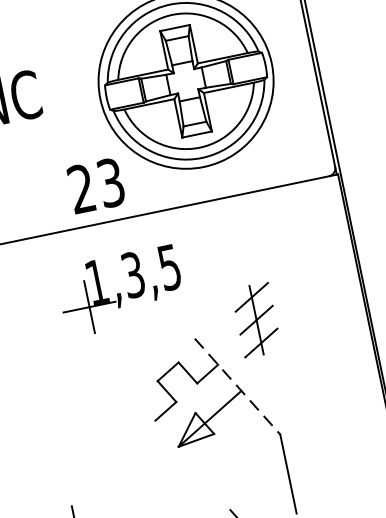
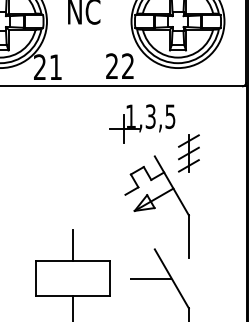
text: (111, 182) -> (128, 66), 23 -> 22
part: (120, 290) -> (142, 123), moved
line: (238, 387) -> (172, 186), dashed -> solid

